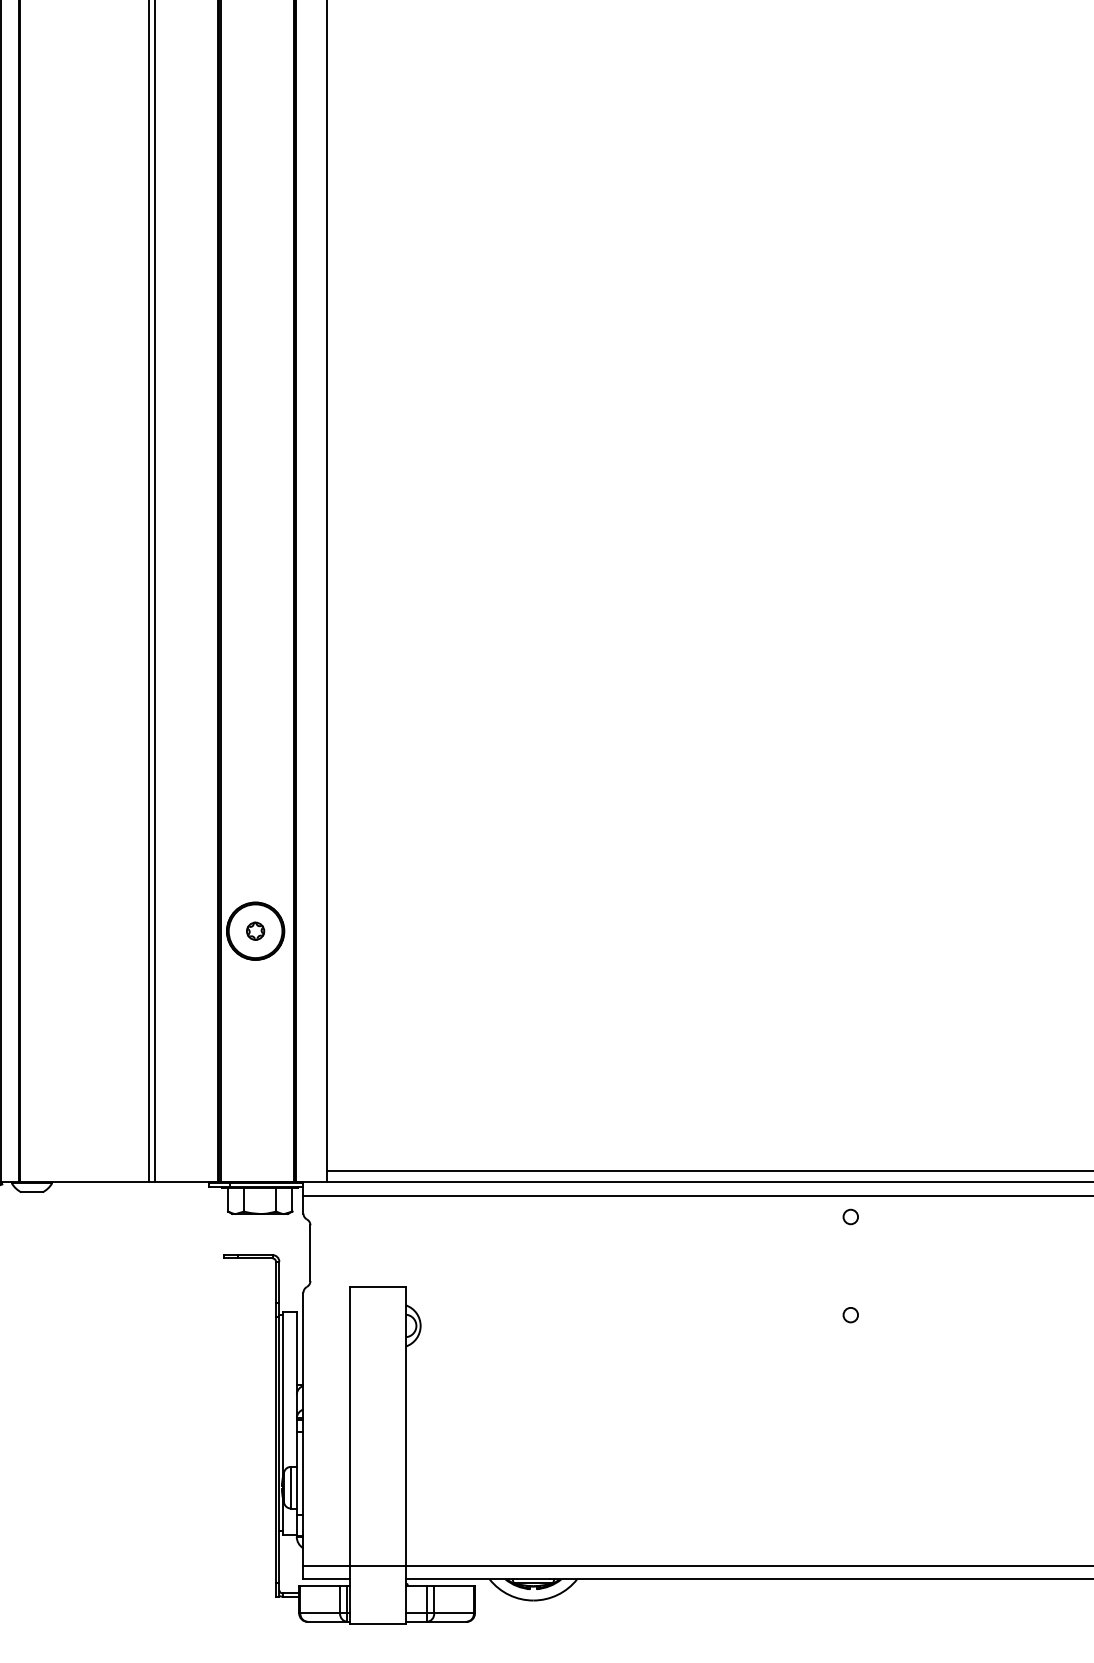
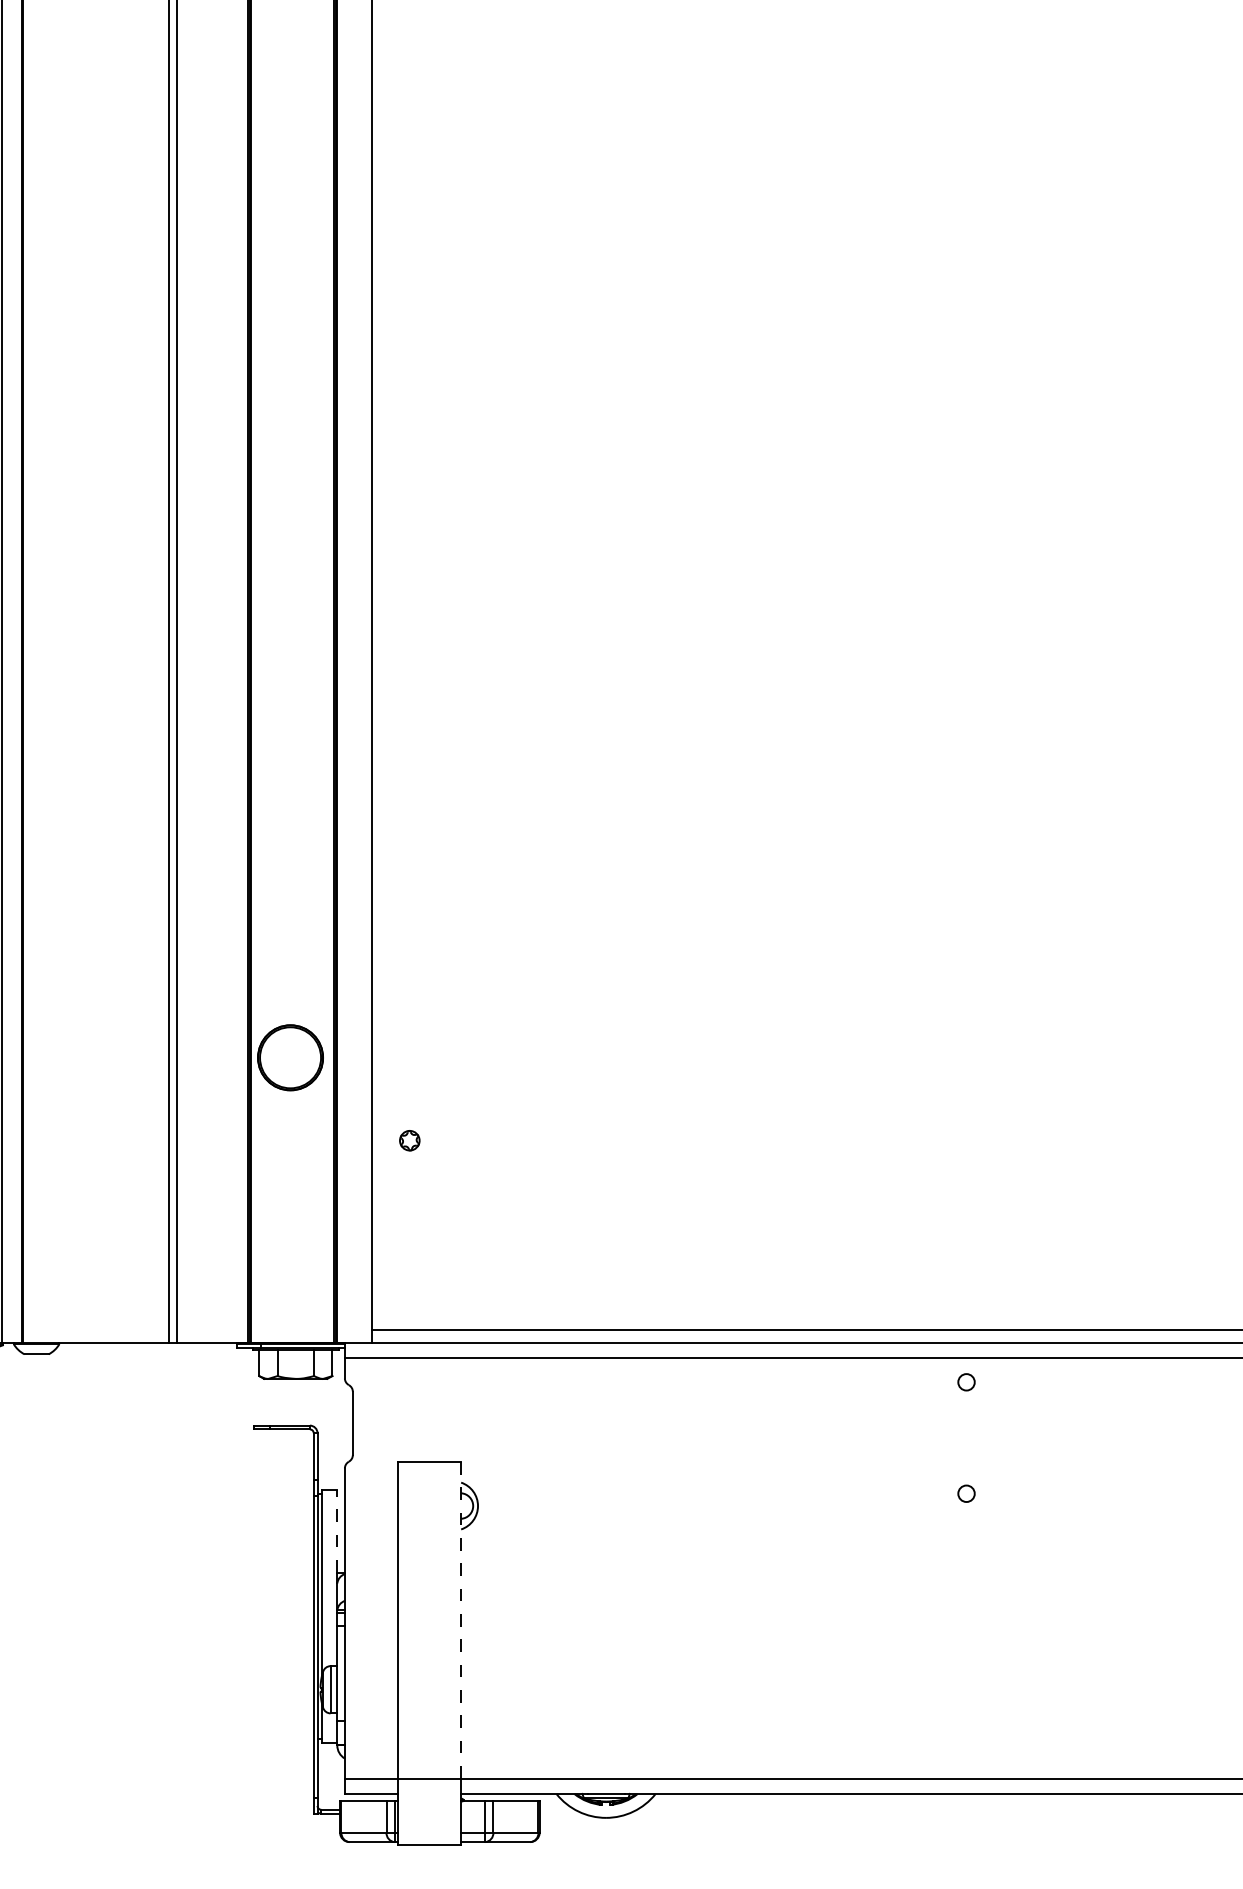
part: (255, 930) -> (409, 1139), moved
line: (296, 1347) -> (337, 1530), solid -> dashed
line: (405, 1427) -> (460, 1621), solid -> dashed

